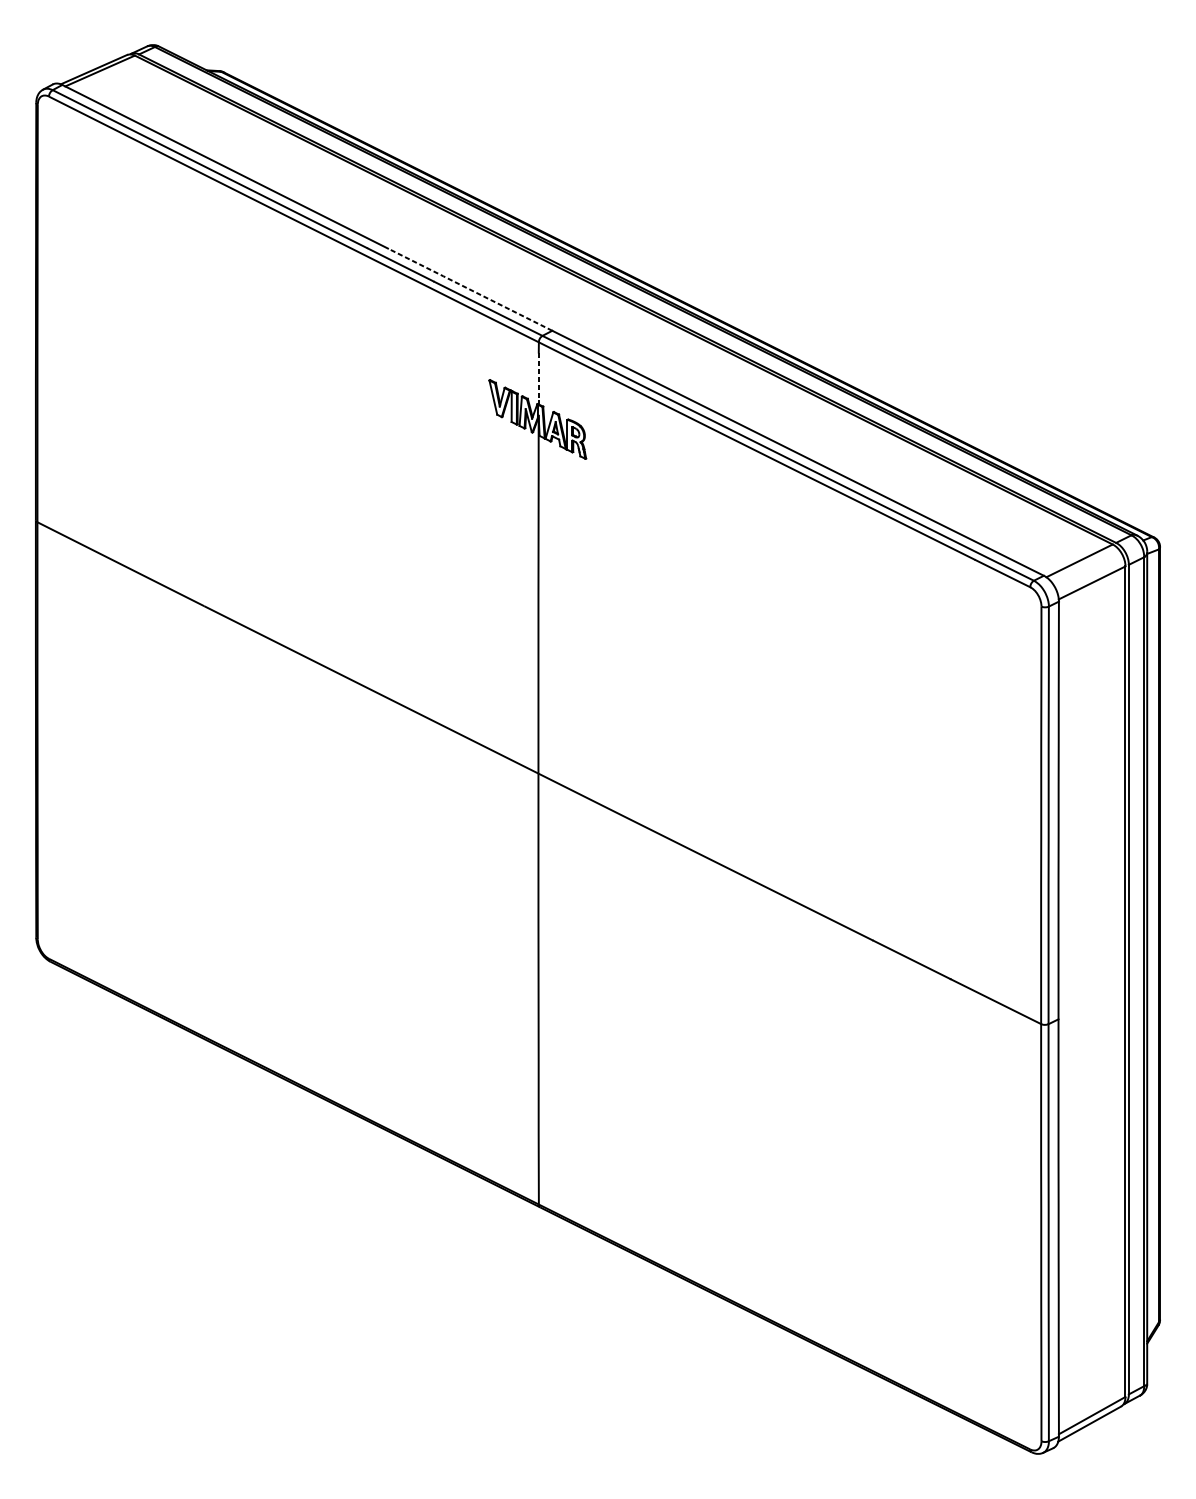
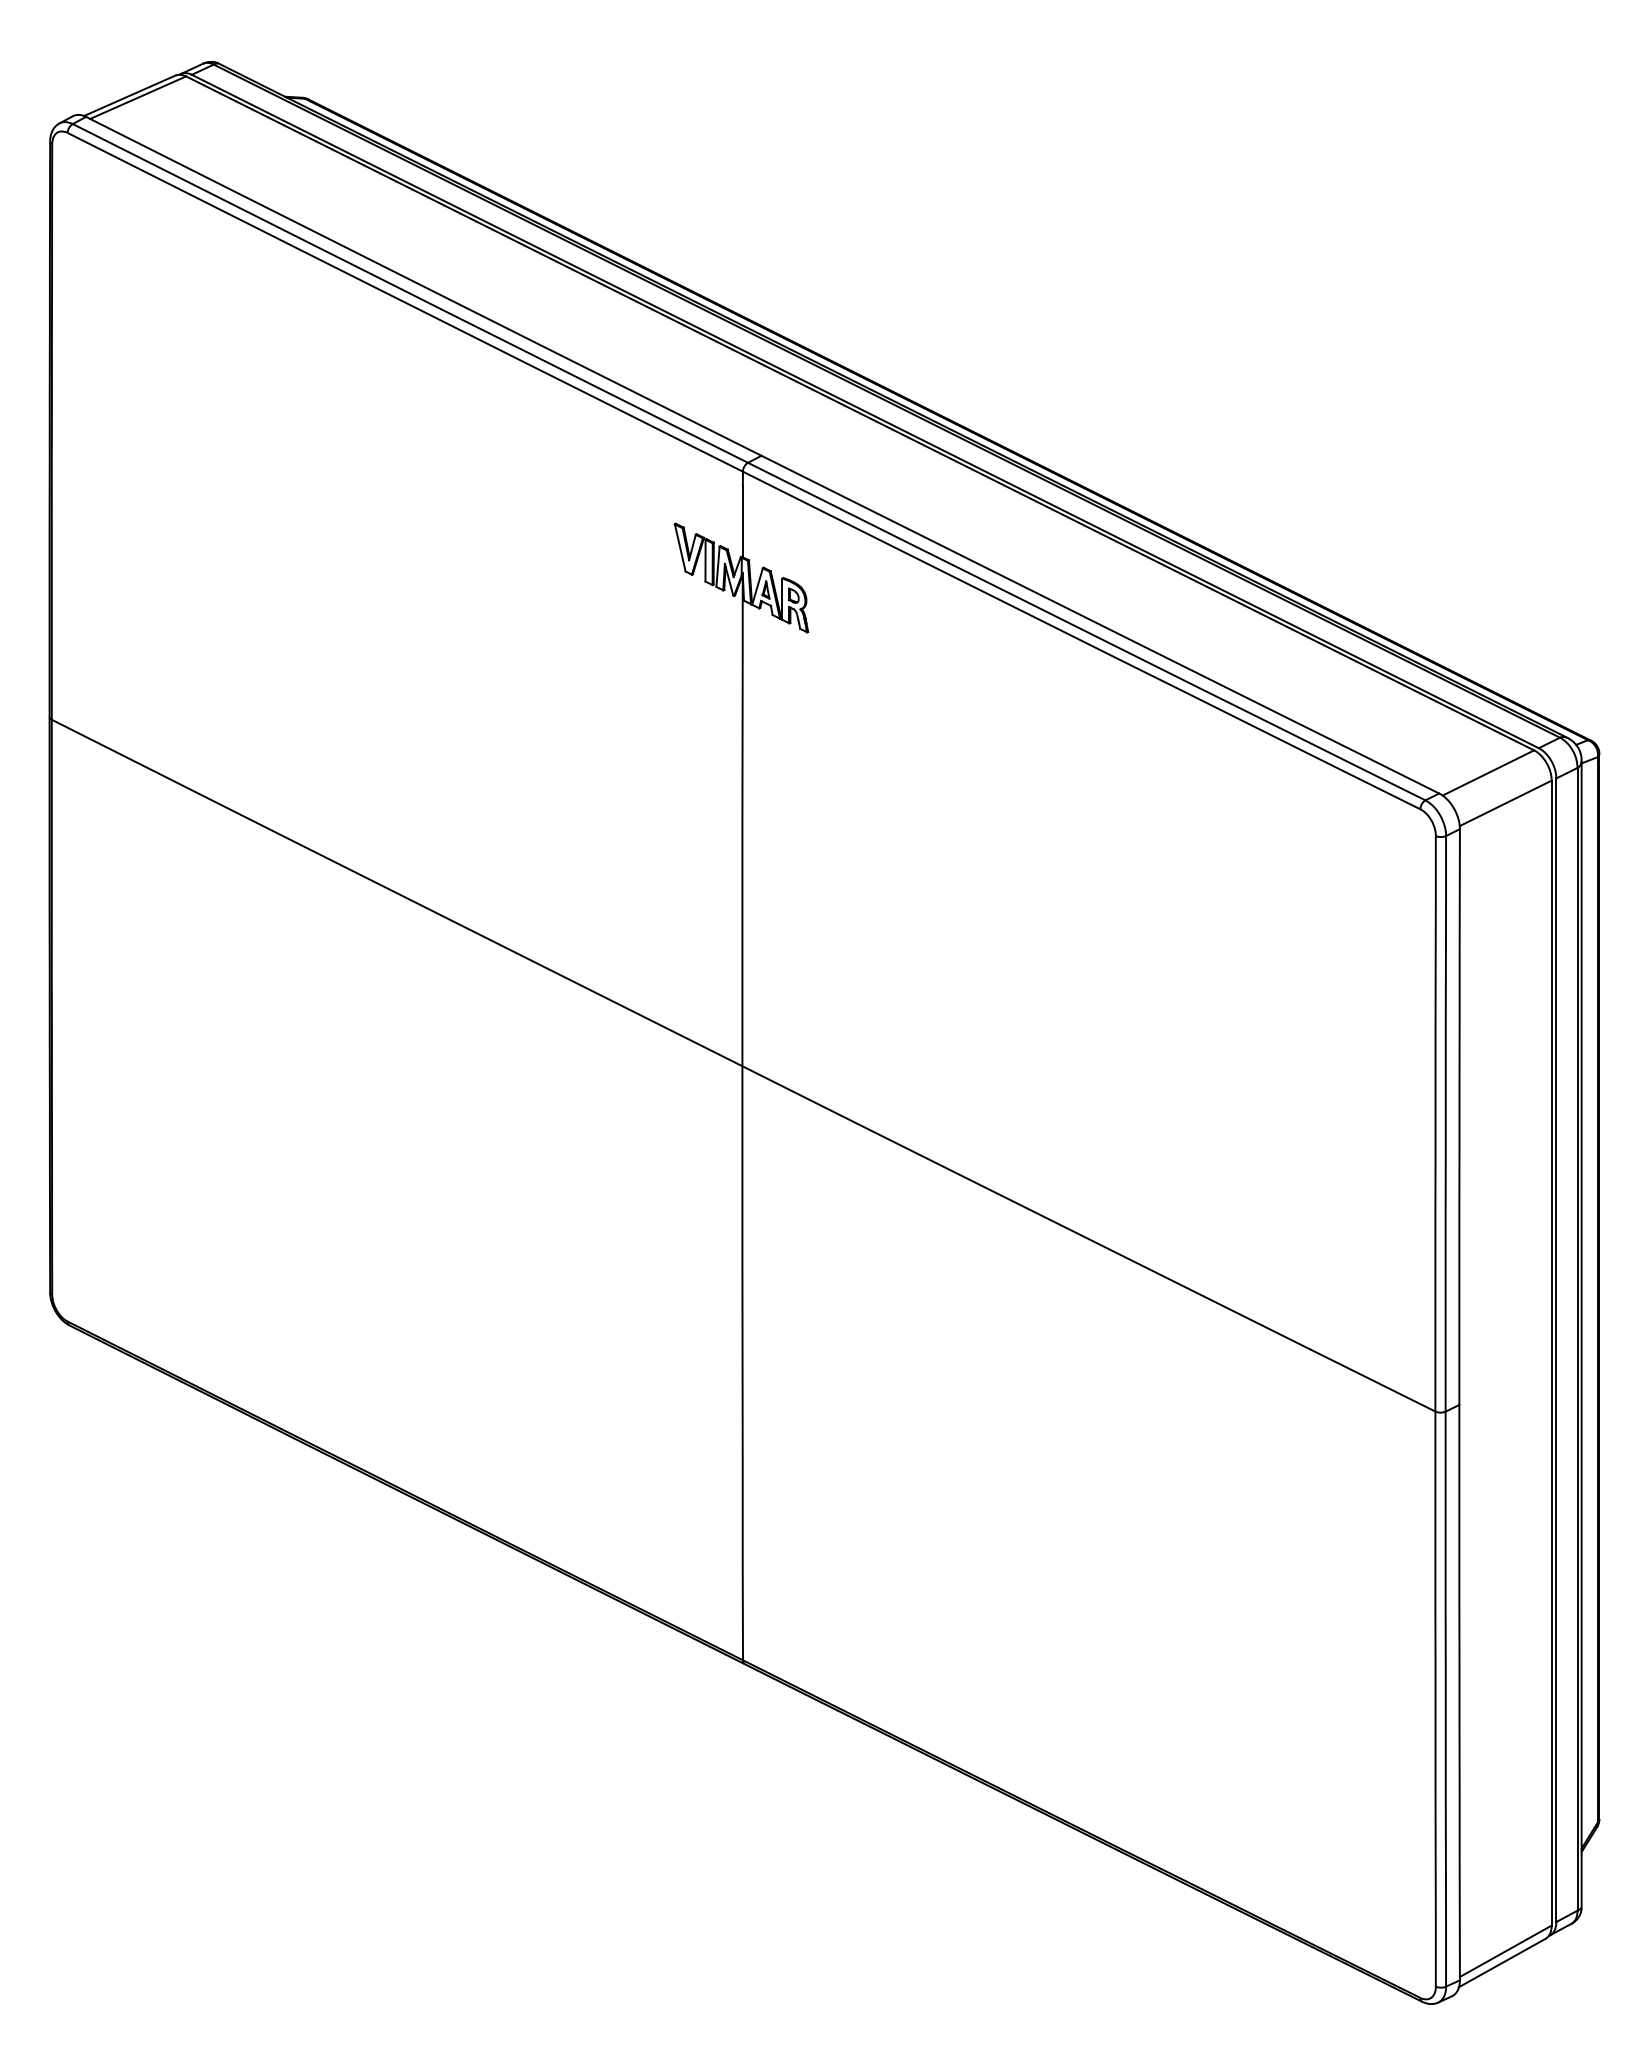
line: (470, 289) -> (648, 399), dashed -> solid
line: (538, 378) -> (742, 521), dashed -> solid

